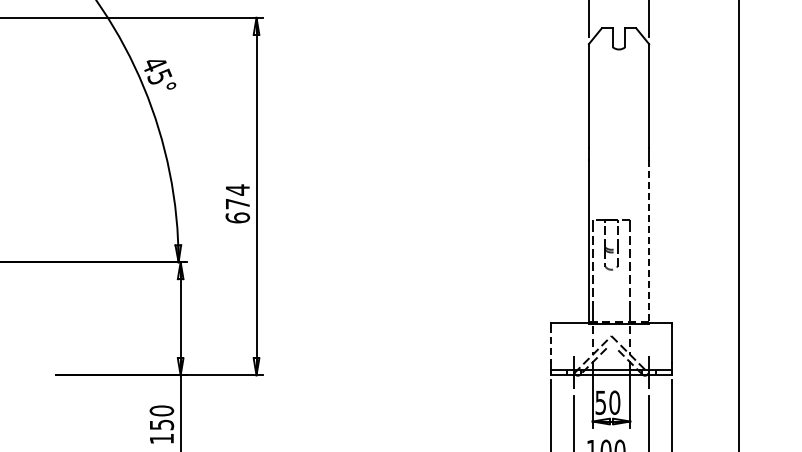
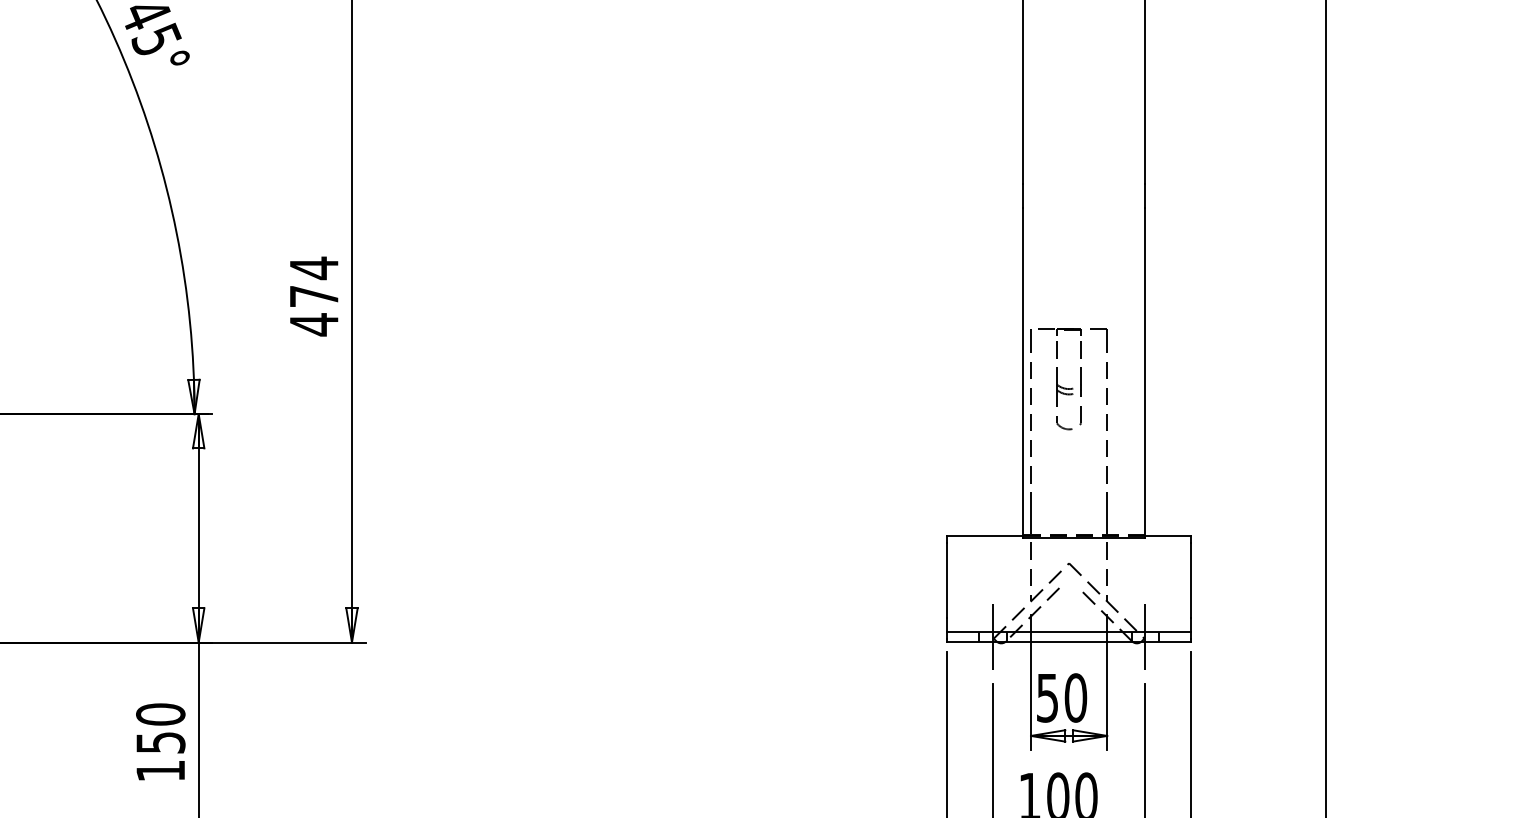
text: (237, 217) -> (313, 323), 674 -> 474
line: (649, 241) -> (1145, 372), dashed -> solid
line: (551, 344) -> (947, 580), dashed -> solid

